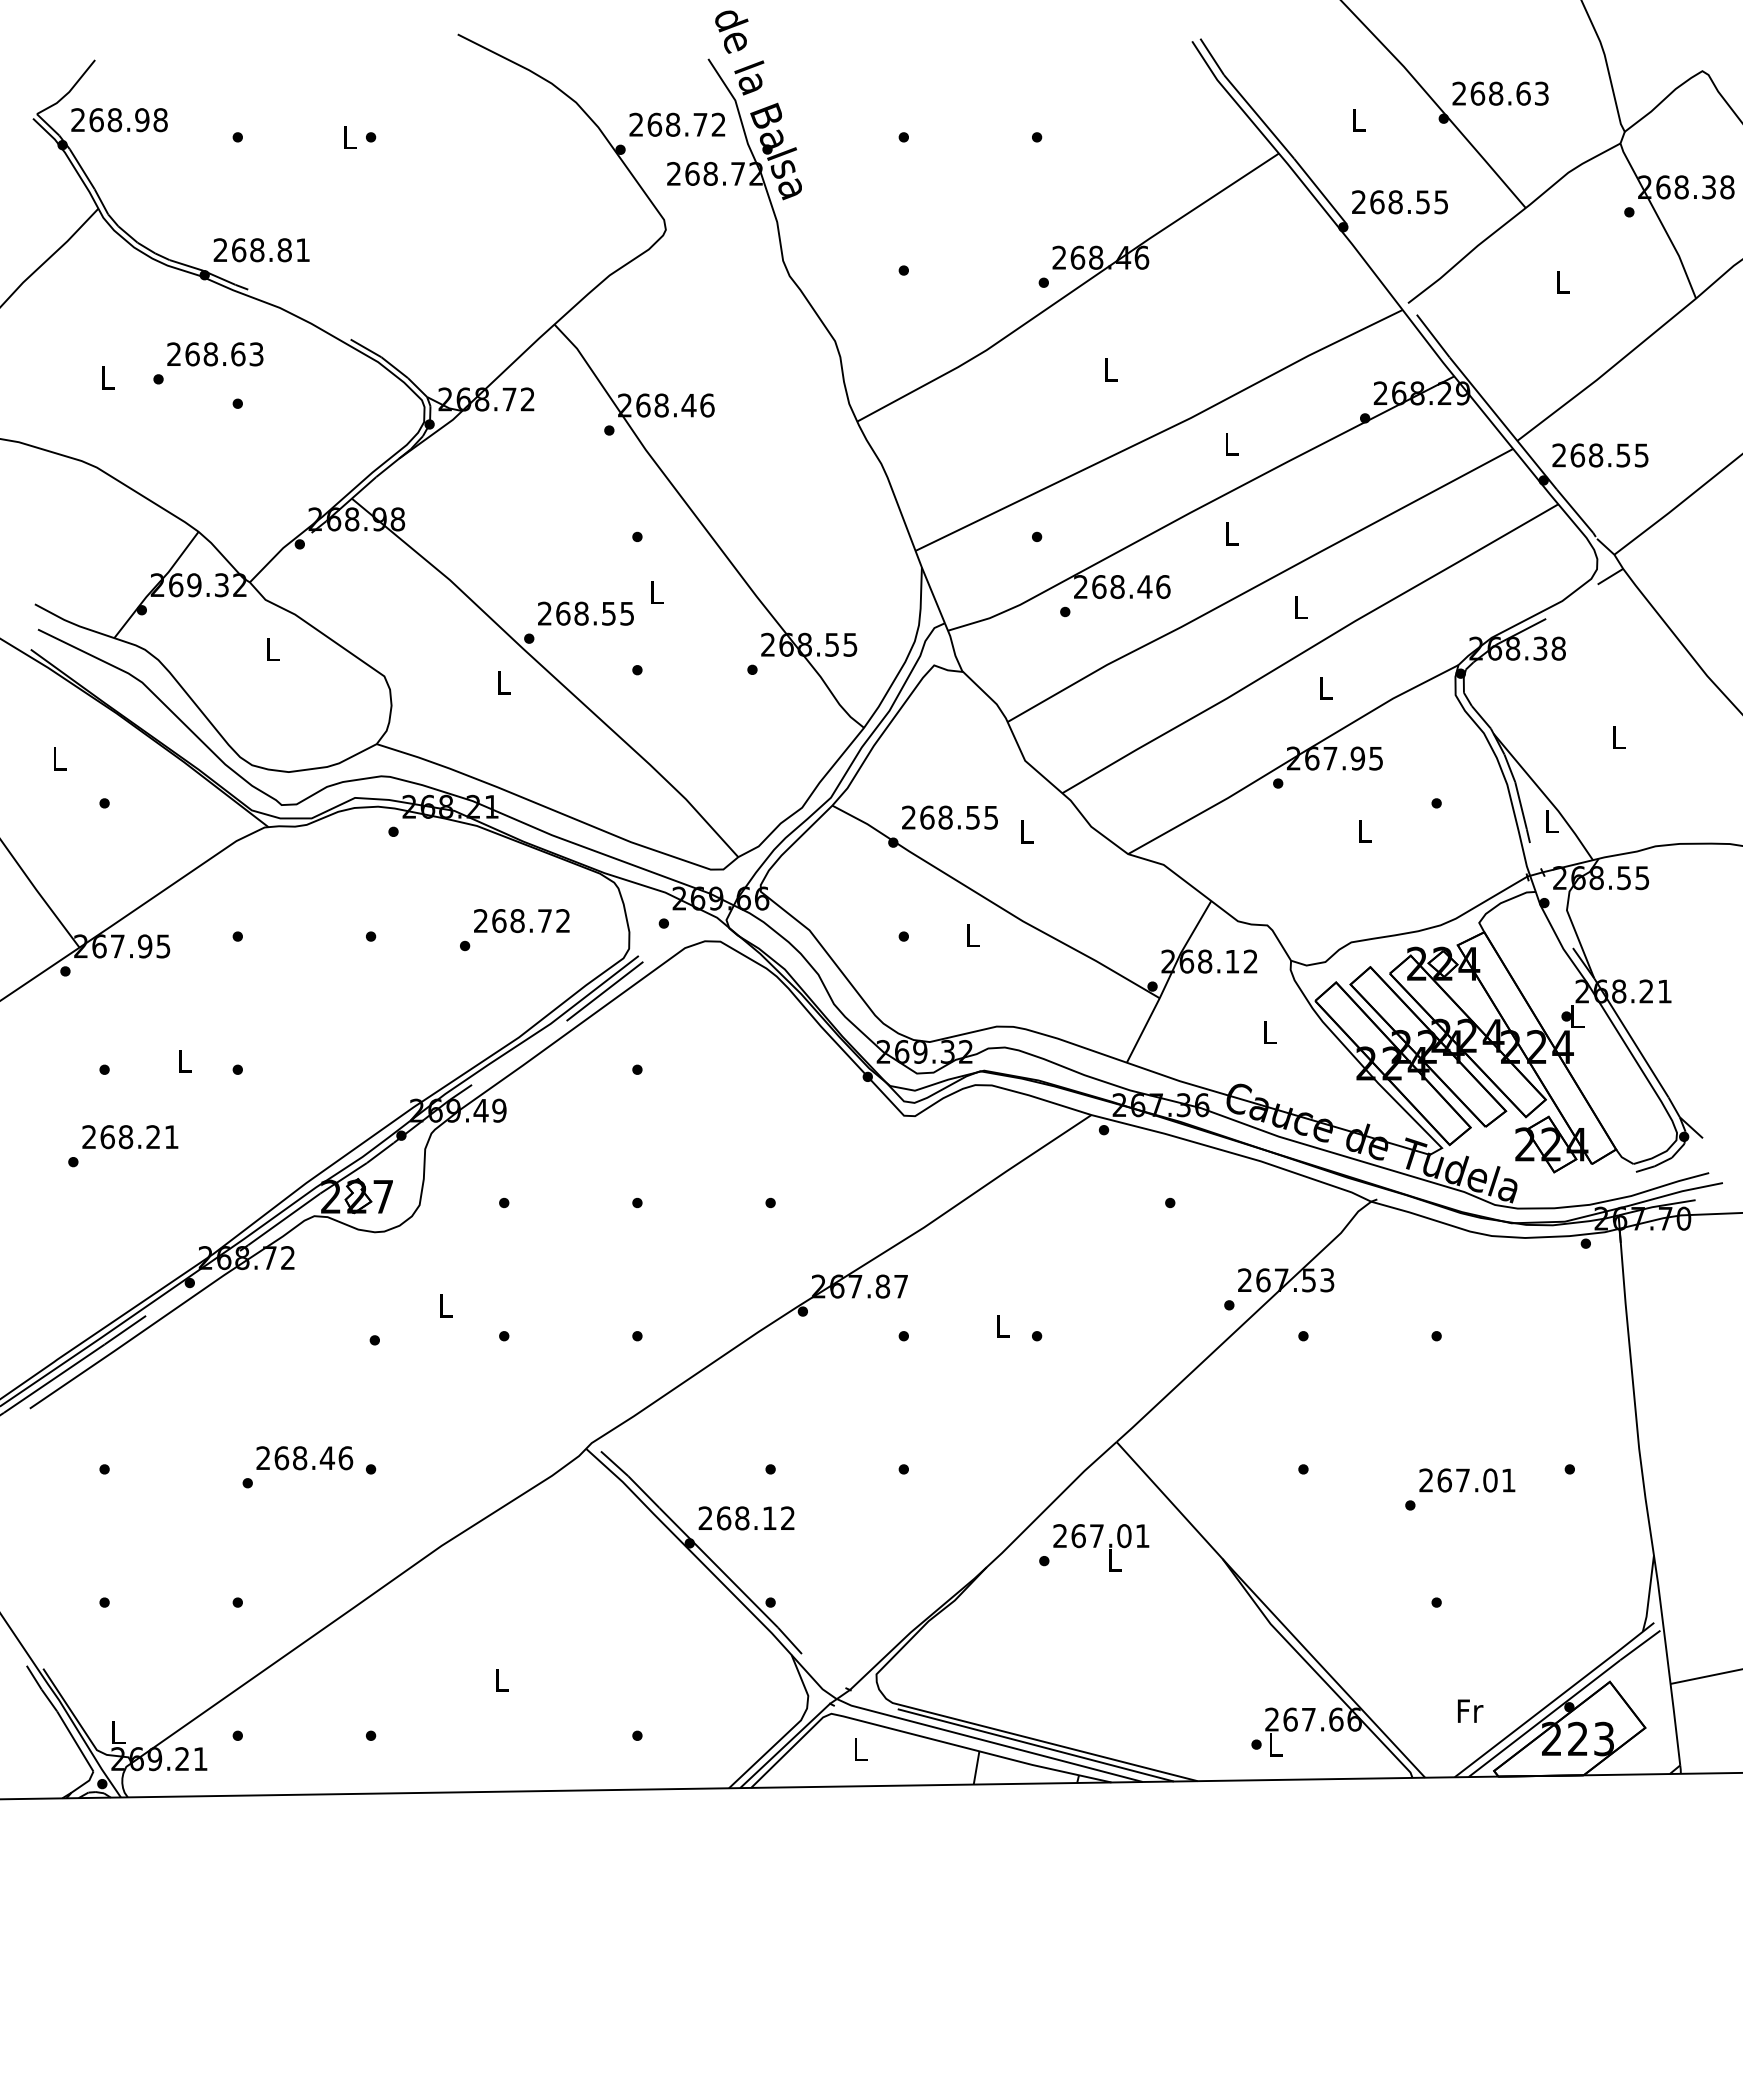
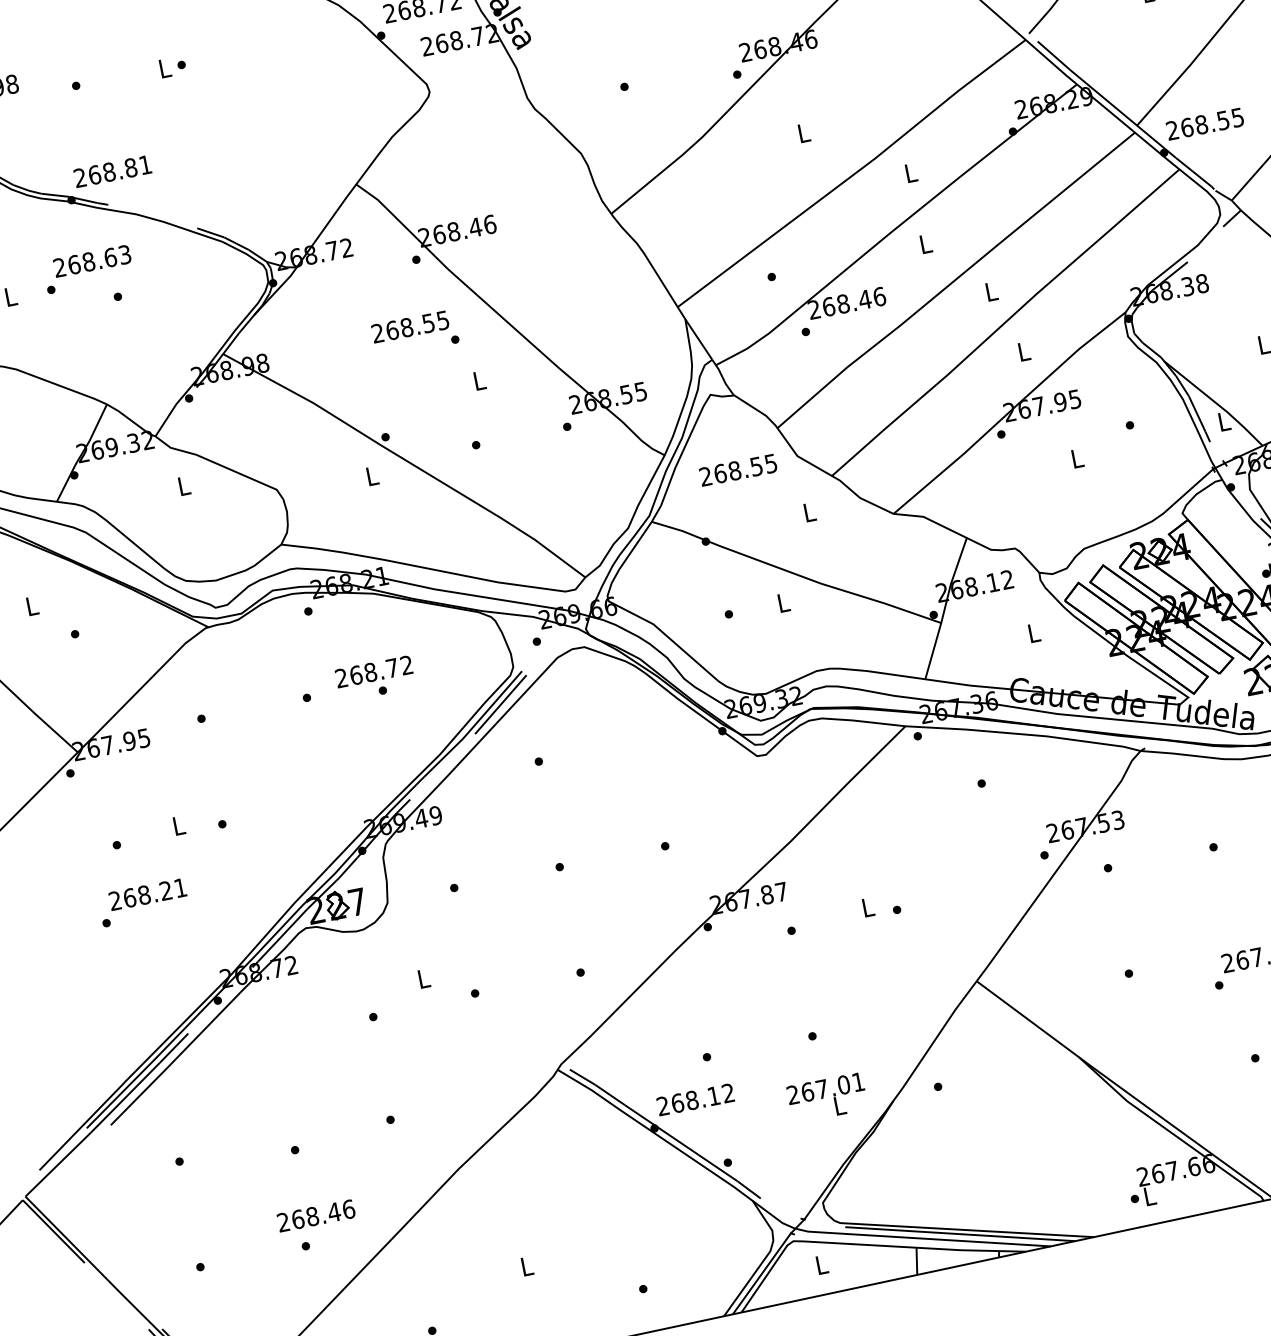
text: (585, 613) -> (410, 326), moved
text: (949, 817) -> (737, 470), moved
text: (521, 920) -> (373, 671), moved
text: (304, 1458) -> (316, 1216), moved
text: (1101, 1547) -> (827, 1097), moved

